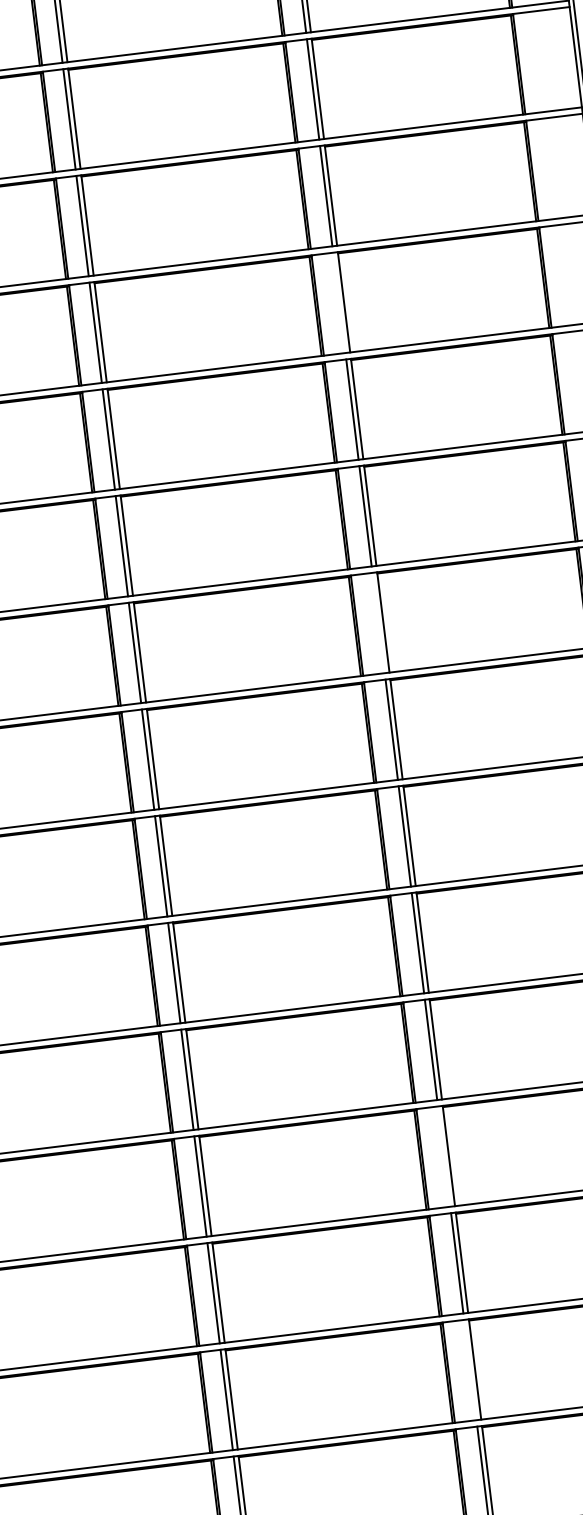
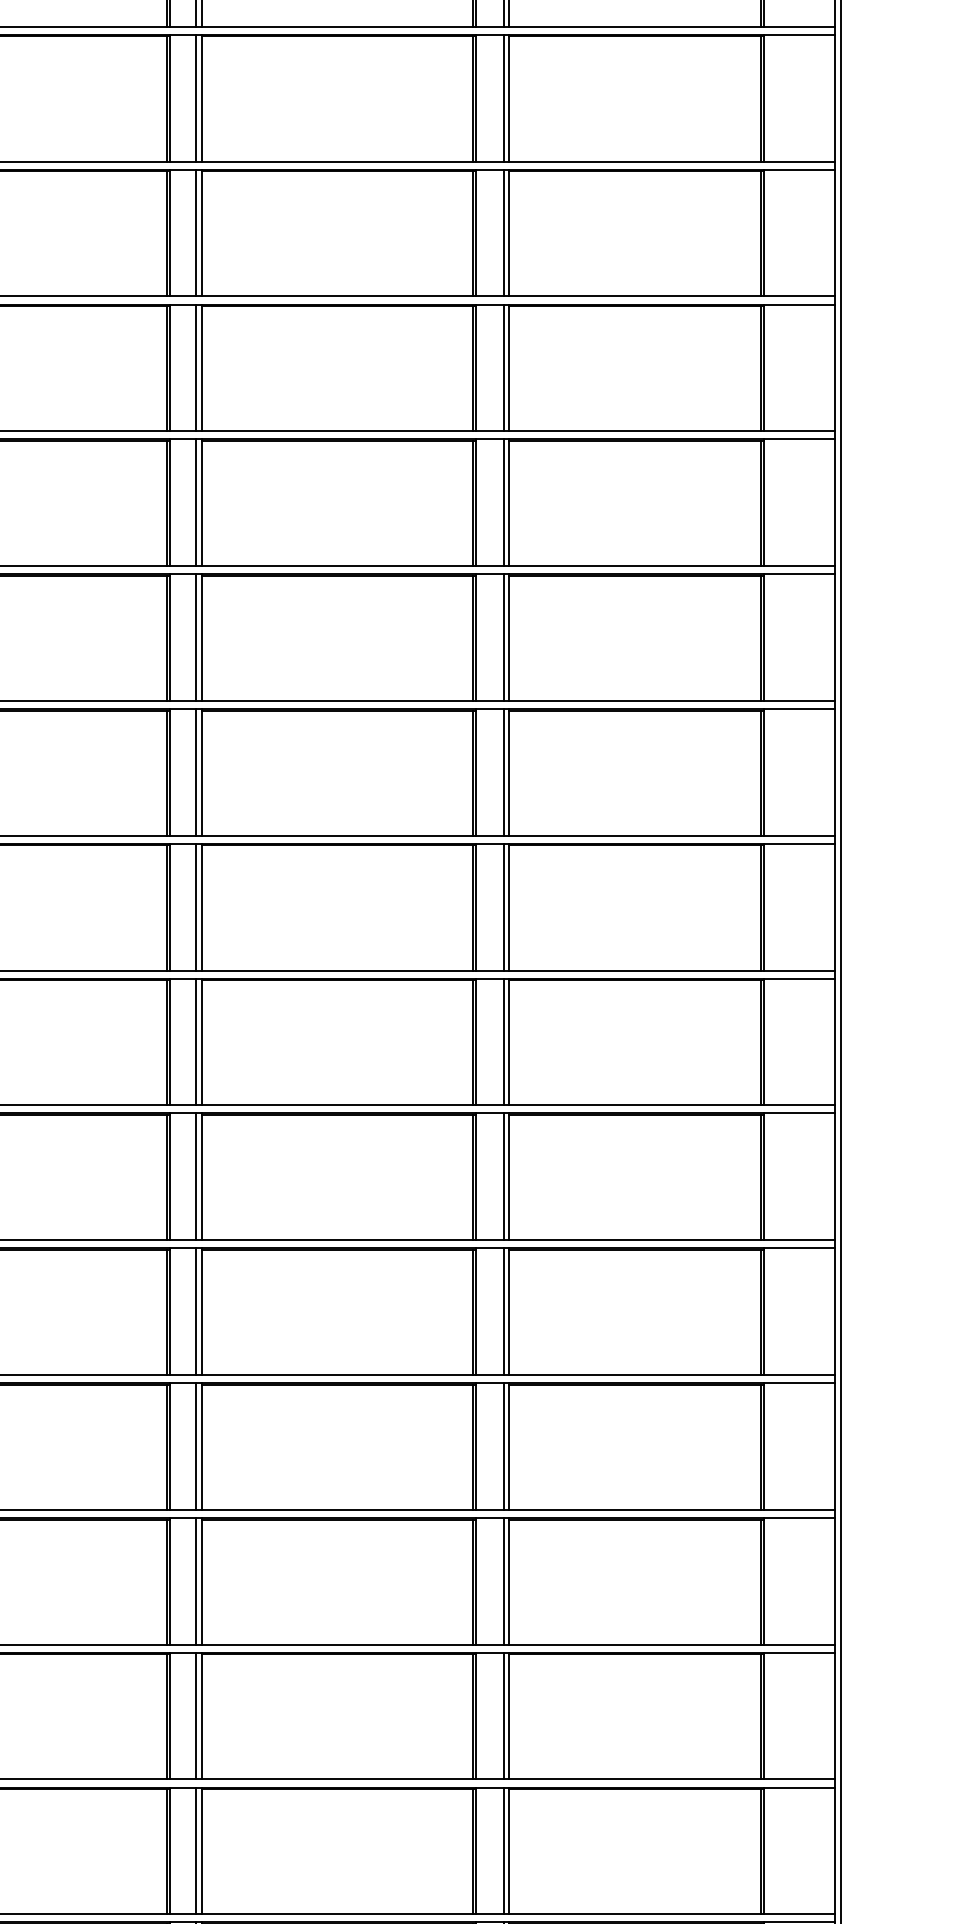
line: (339, 302) -> (503, 502), added
line: (378, 622) -> (503, 906), added
line: (444, 1155) -> (503, 1580), added
line: (470, 1369) -> (503, 1850), added

